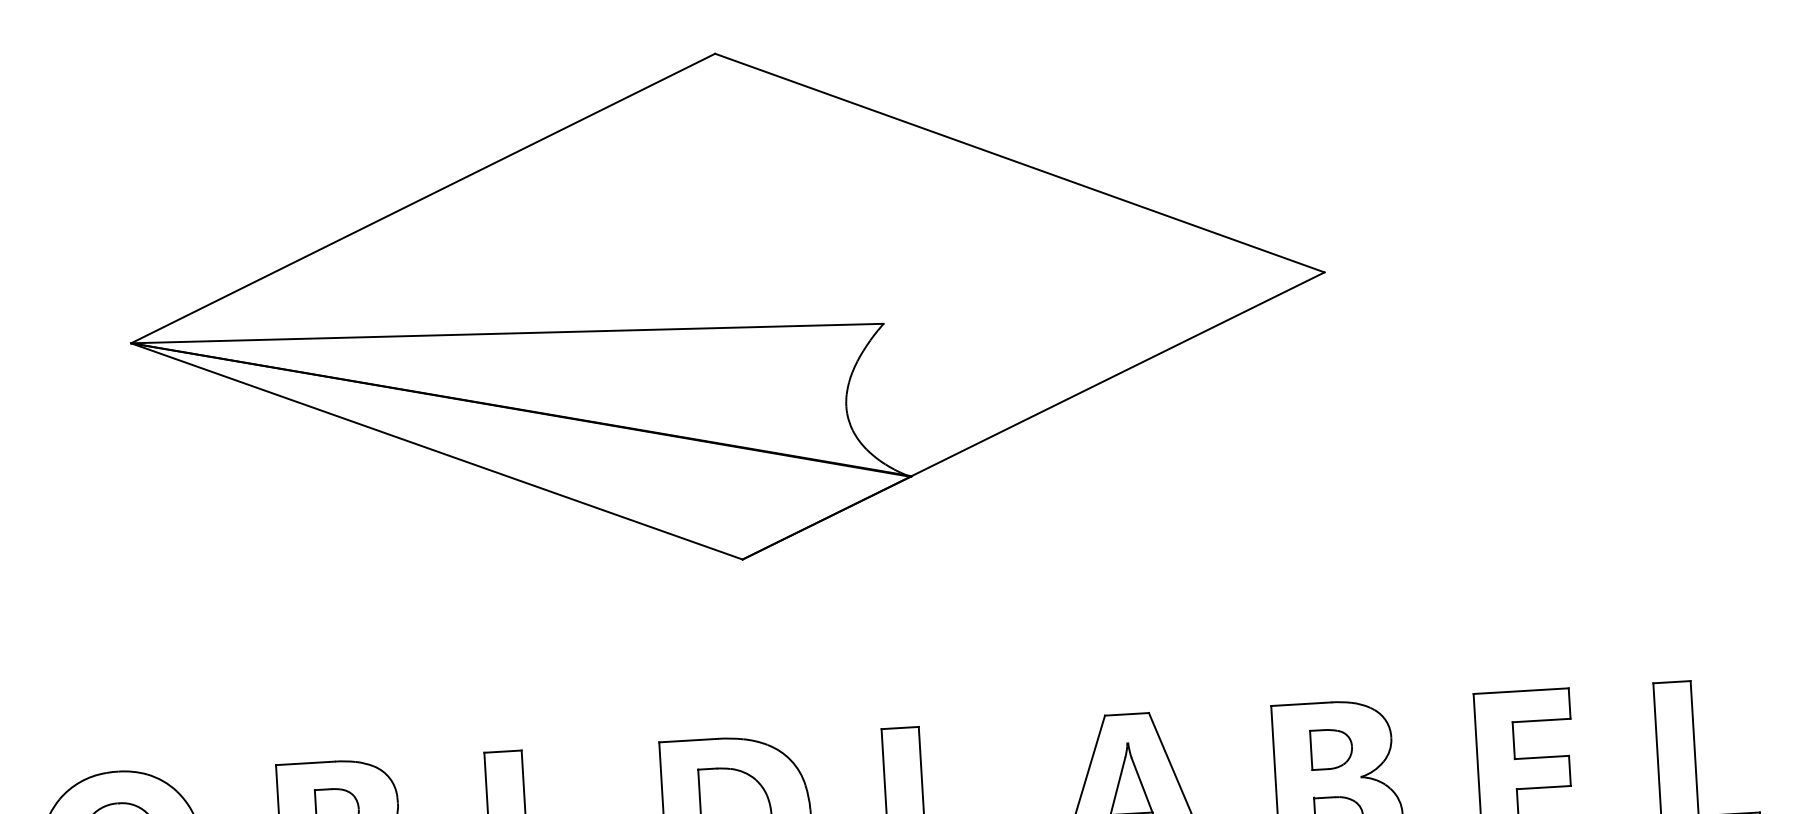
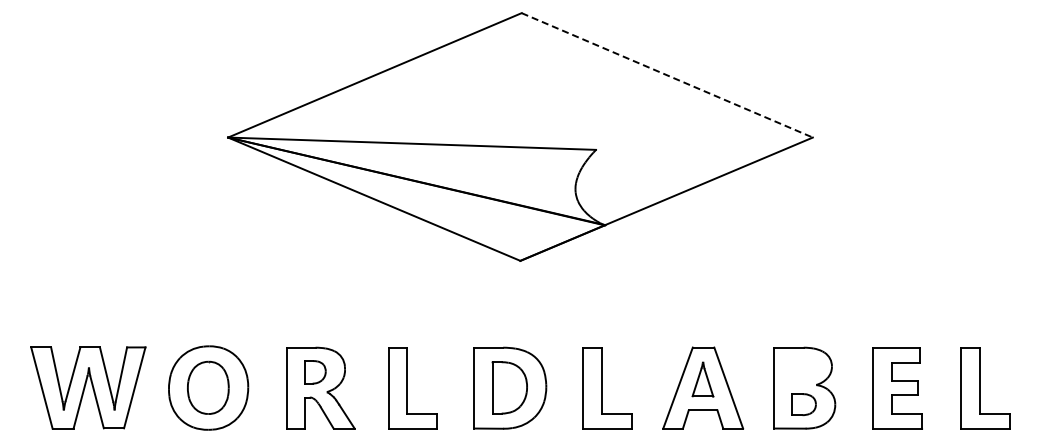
line: (1020, 163) -> (667, 75), solid -> dashed
part: (1331, 749) -> (802, 370), removed

